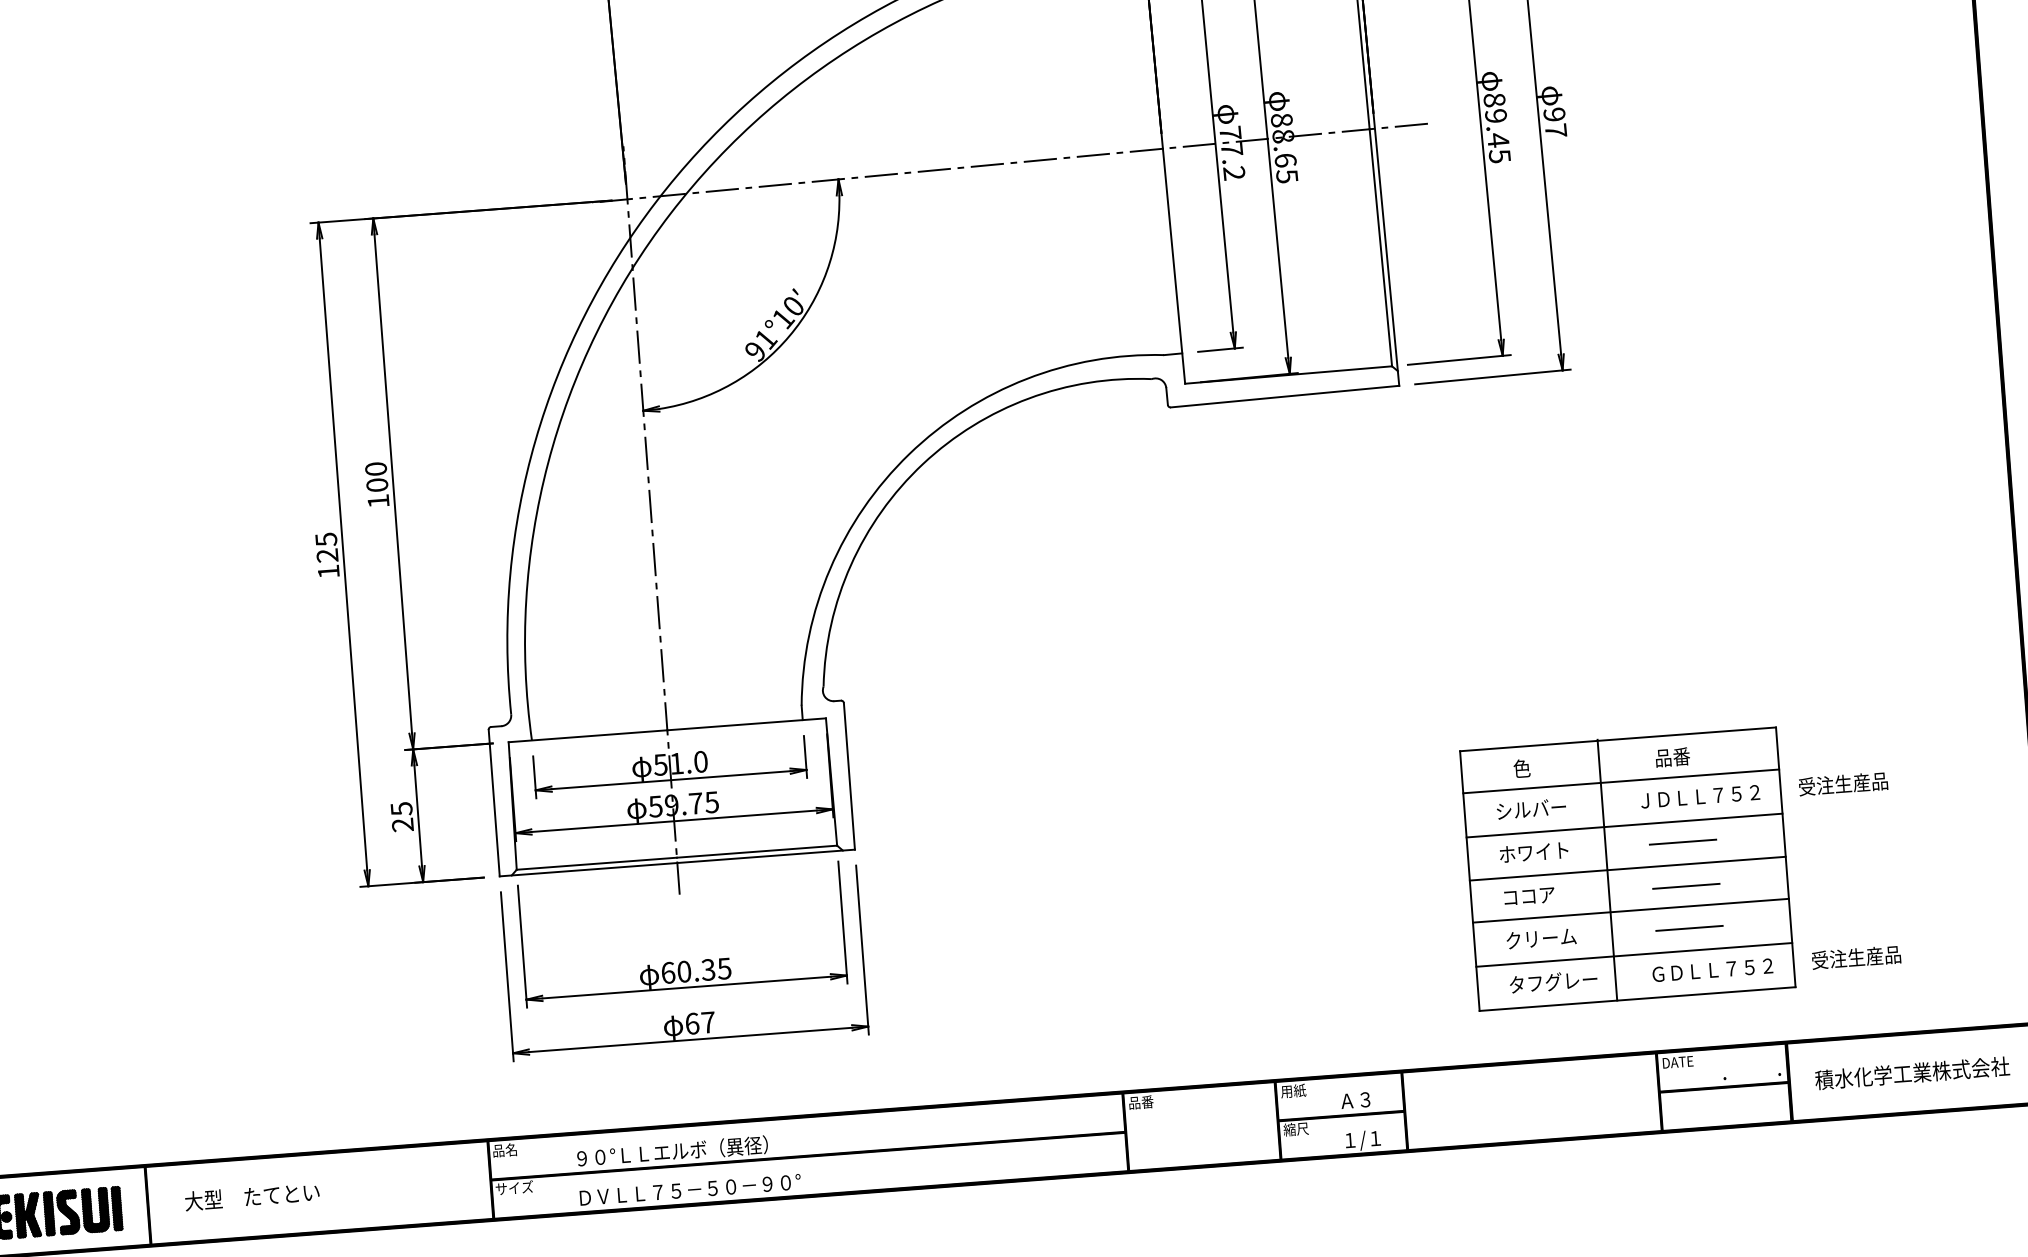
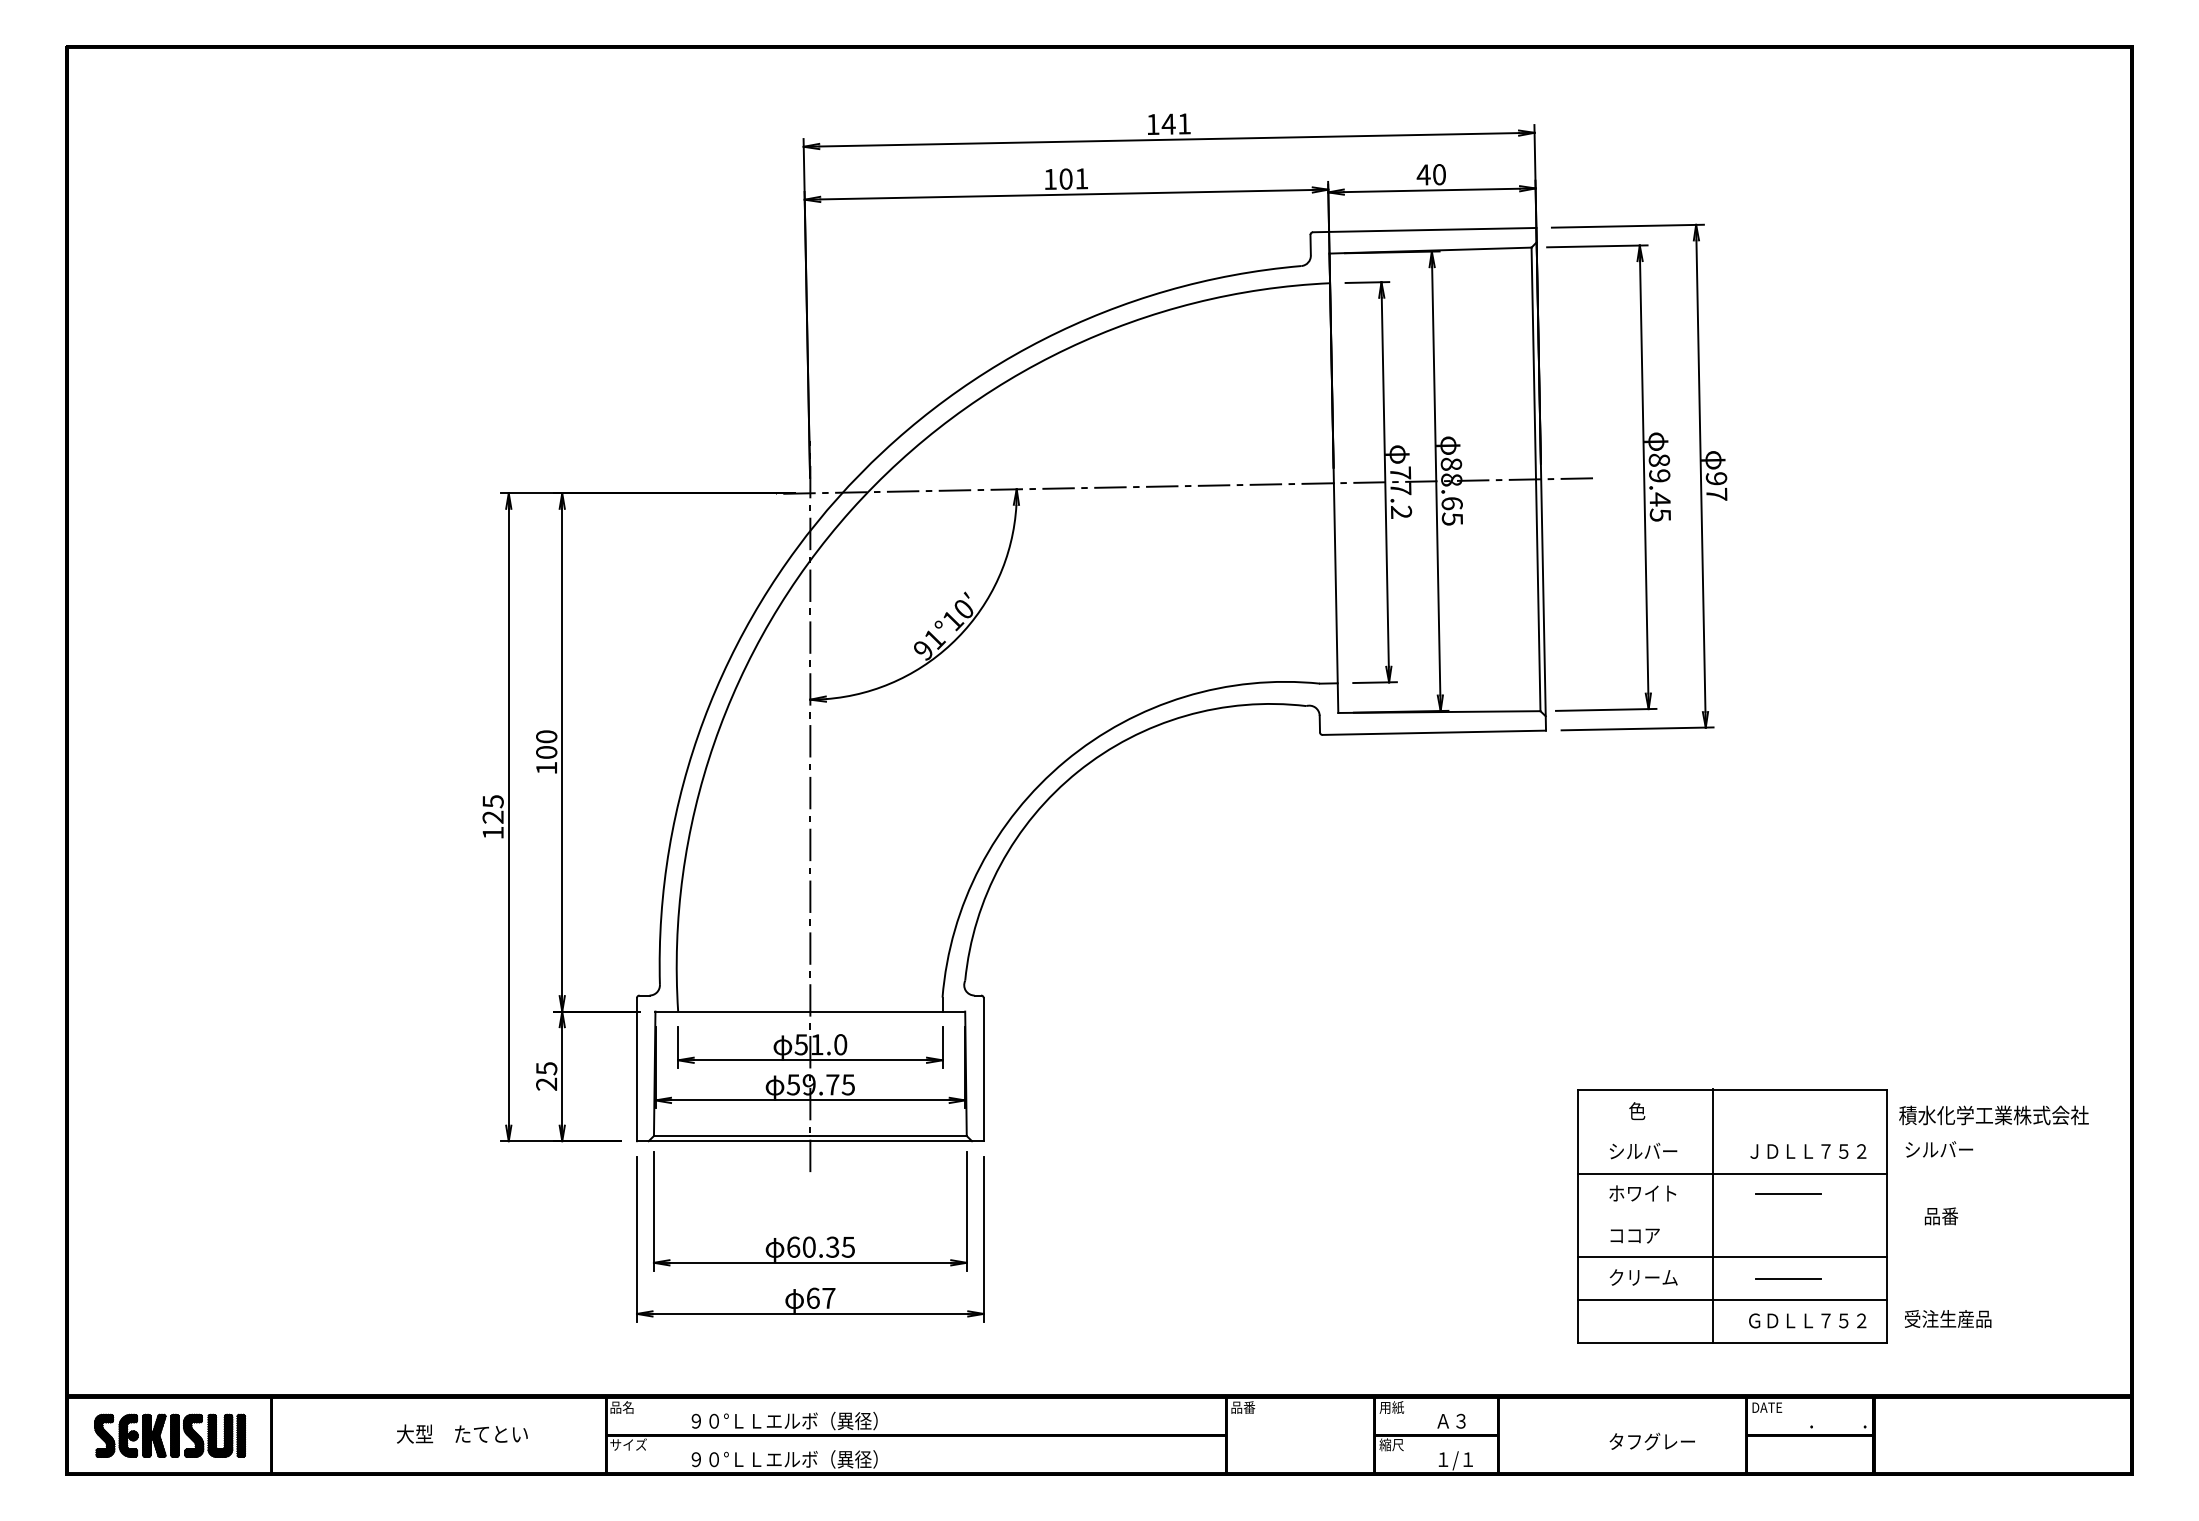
text: (1672, 757) -> (1941, 1216), moved
line: (1621, 781) -> (1732, 1130), removed
text: (1842, 783) -> (1947, 1149), 受注生産品 -> シルバー
line: (1627, 869) -> (1732, 1216), removed
line: (1685, 886) -> (1787, 1237), removed
text: (1552, 981) -> (1651, 1441), moved
text: (1911, 1073) -> (1993, 1115), moved
text: (690, 1189) -> (799, 1459), ＤＶＬＬ７５－５０－９０° -> ９０°ＬＬエルボ（異径）
text: (252, 1196) -> (462, 1433), moved

